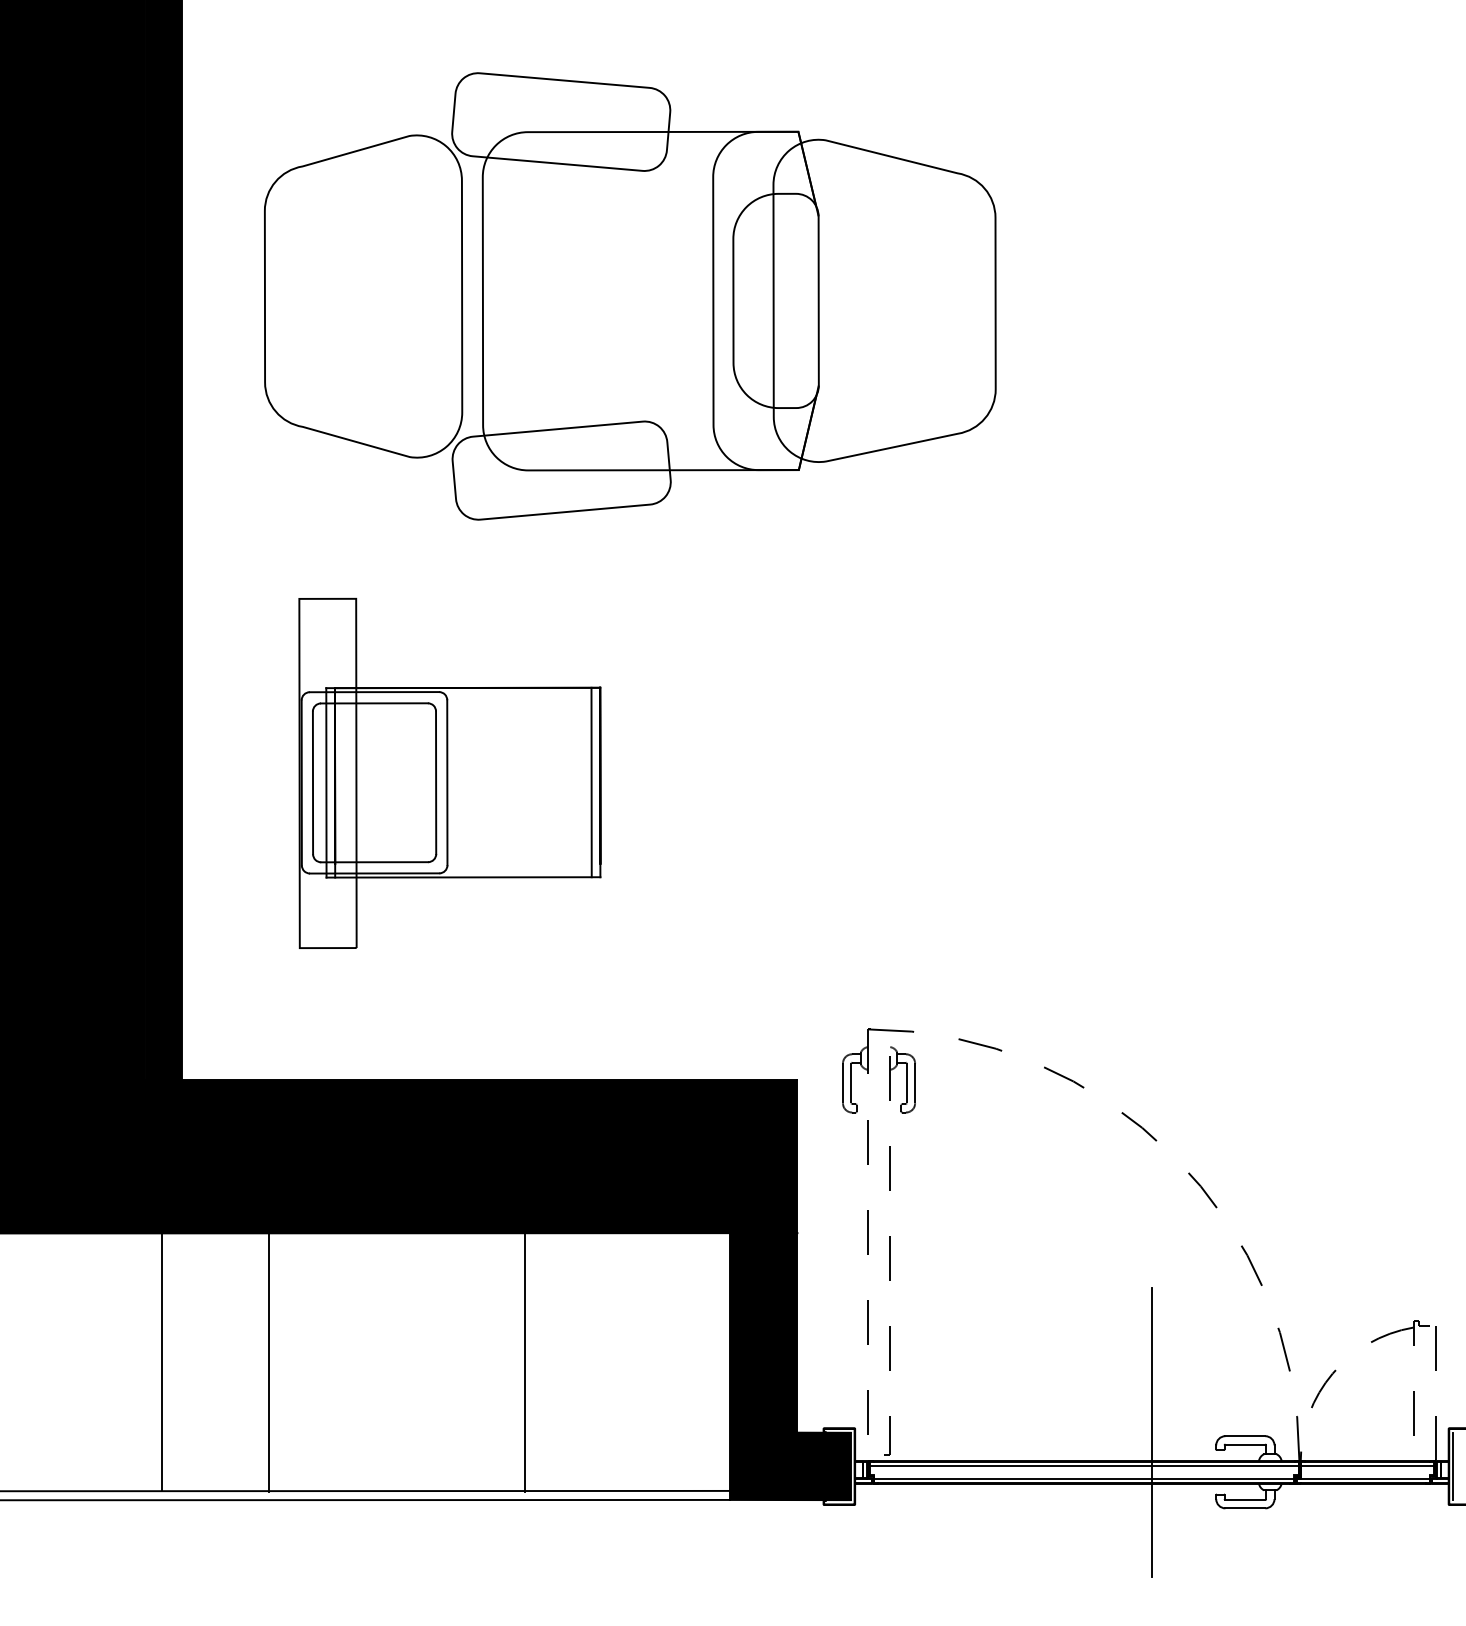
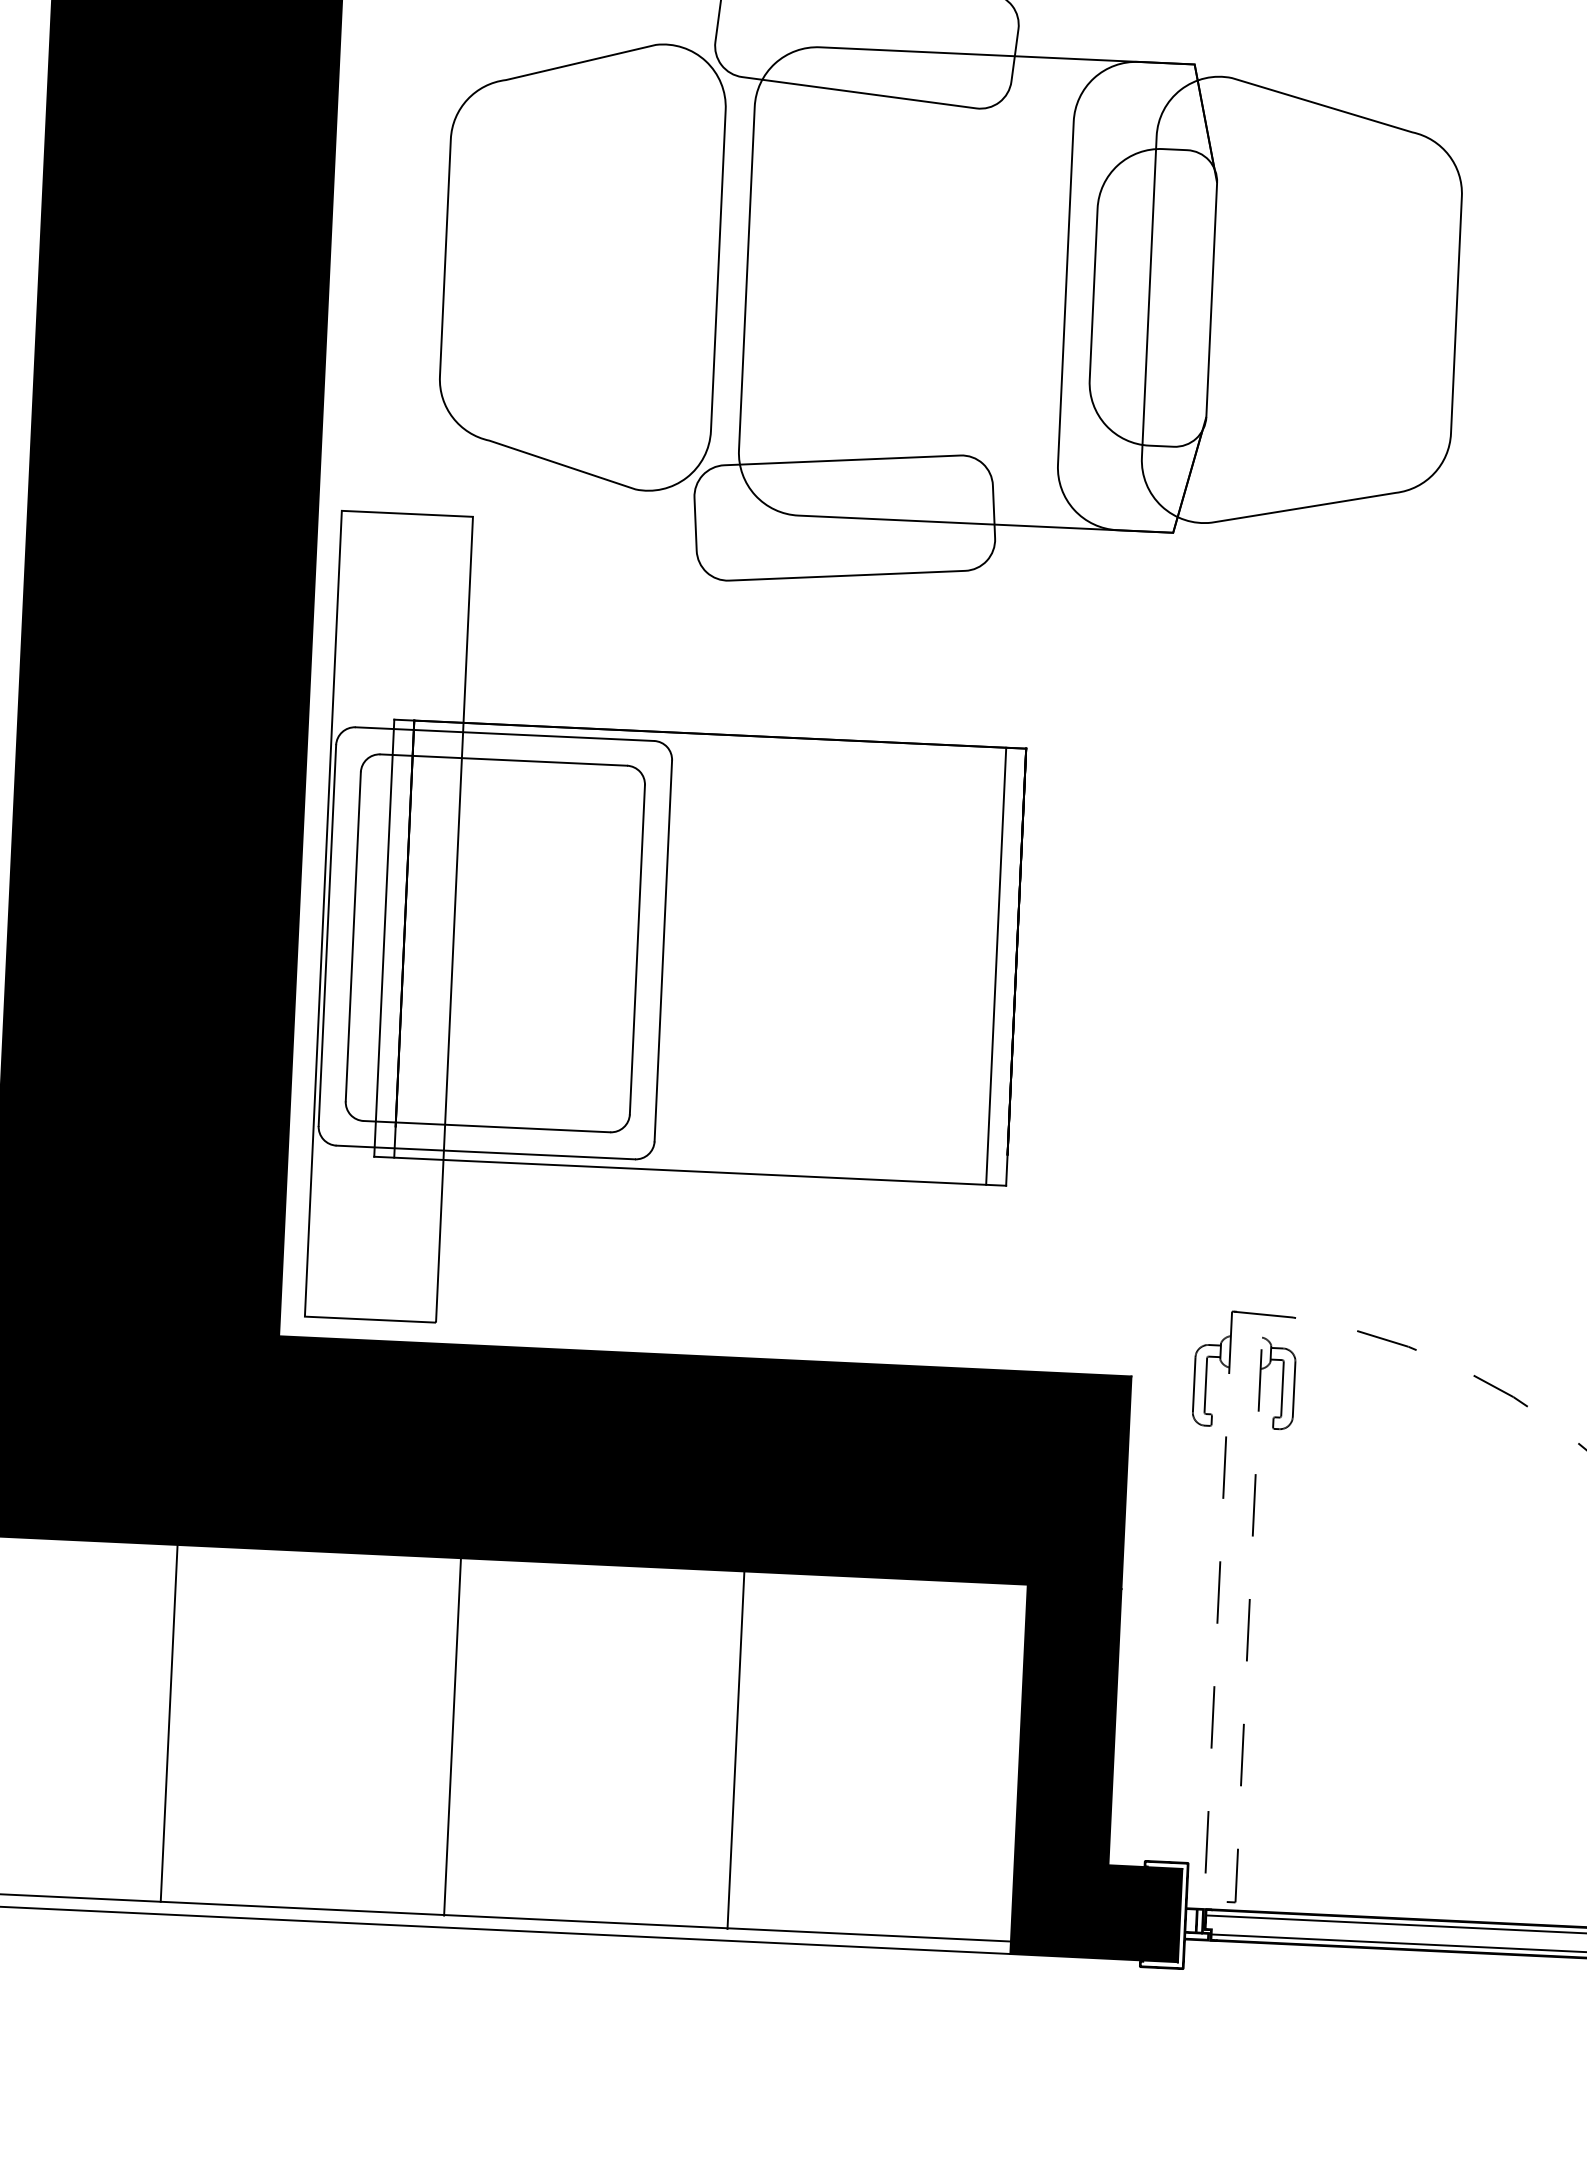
part: (449, 773) -> (669, 930), size x1.67
line: (161, 1362) -> (168, 1723), moved
line: (269, 1362) -> (452, 1736), moved

